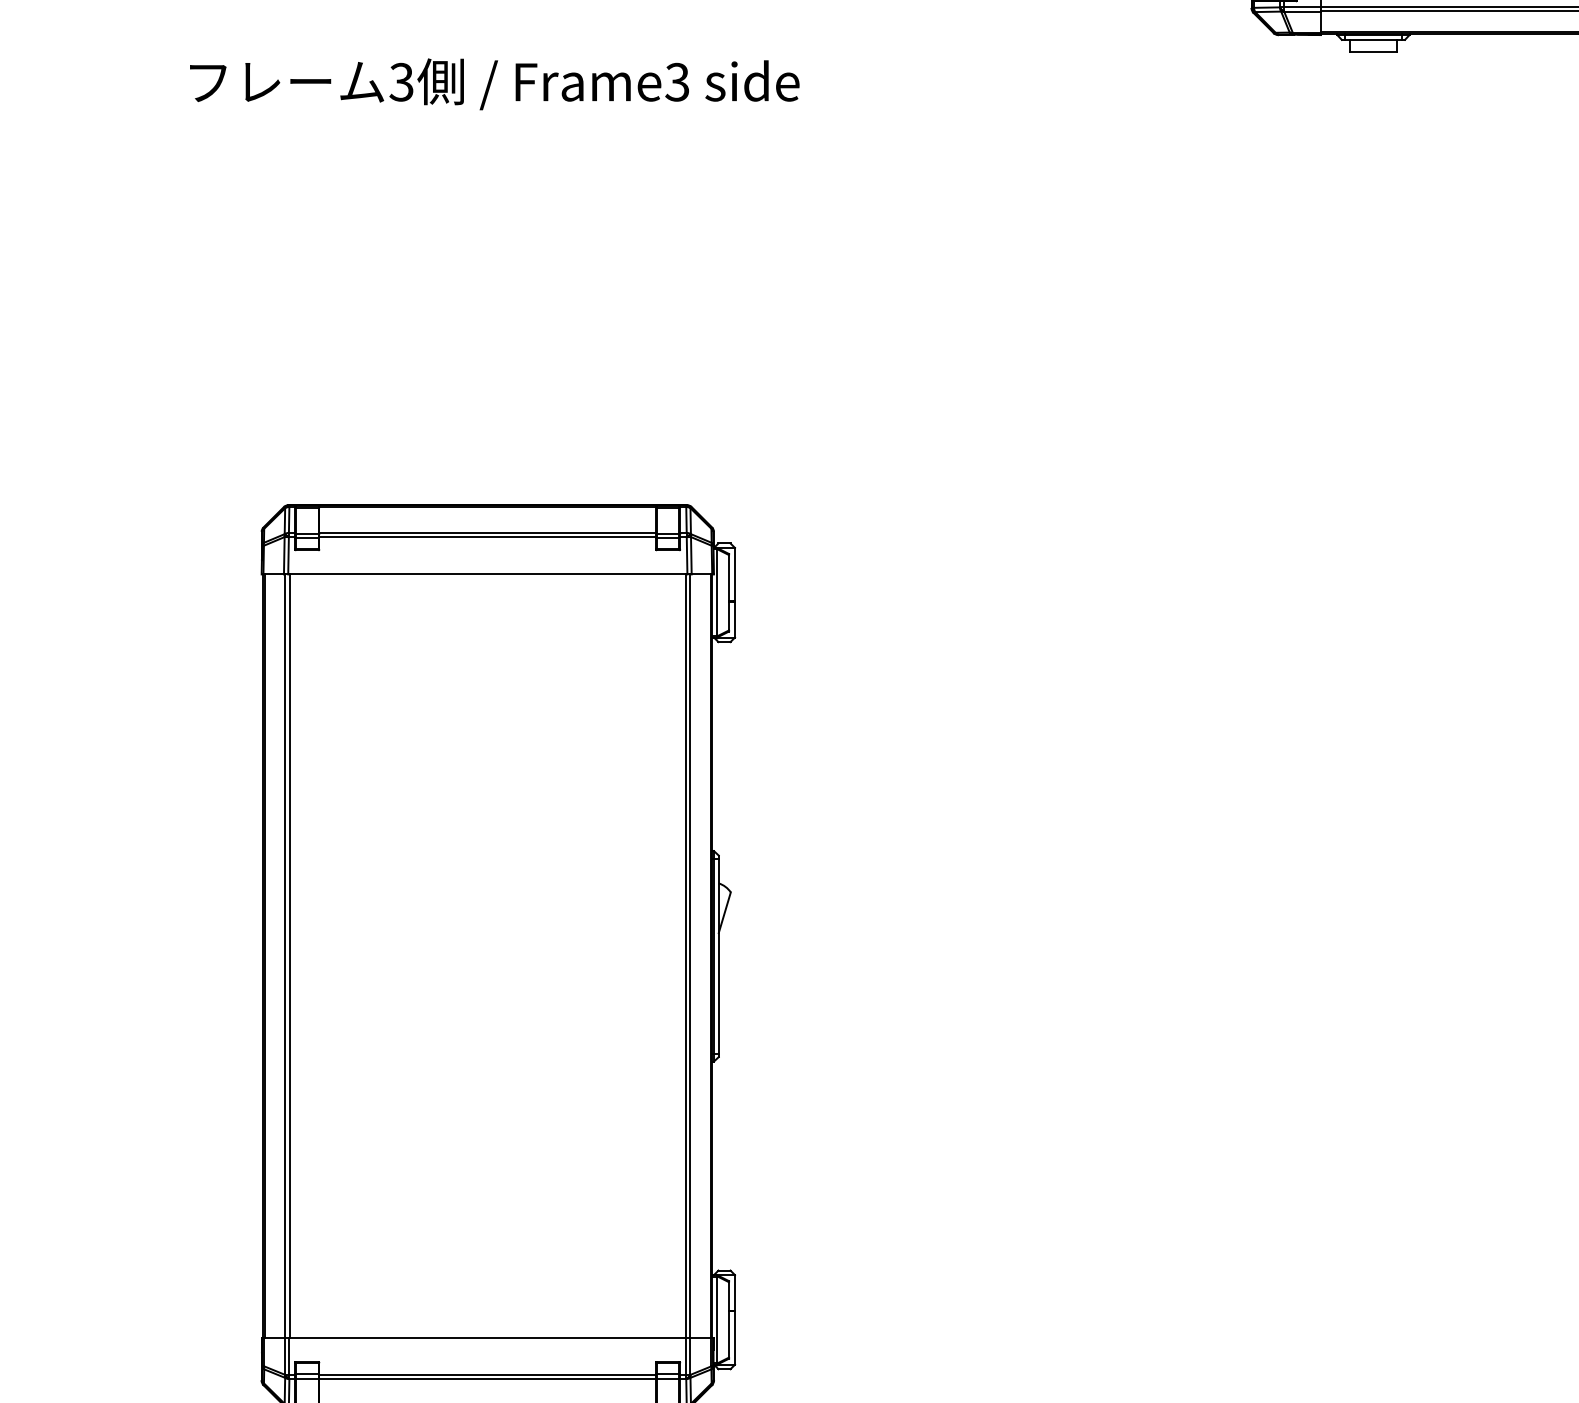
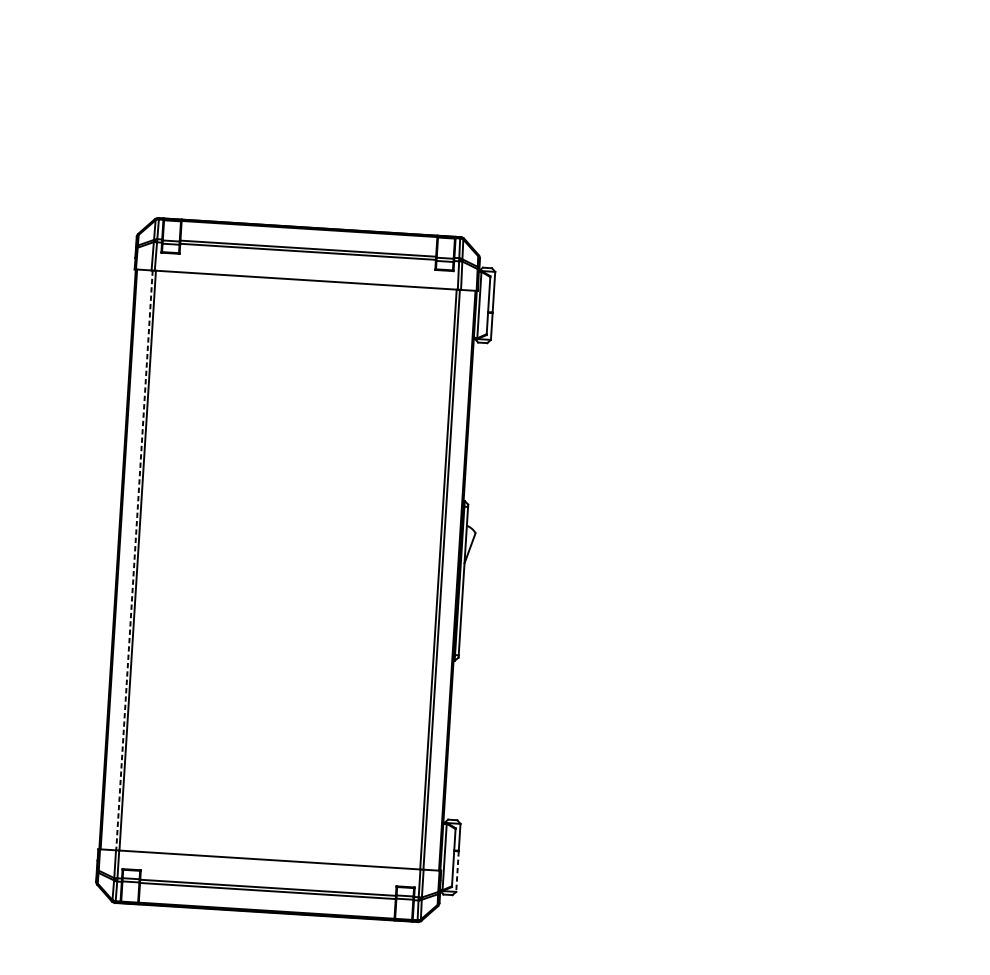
line: (285, 956) -> (134, 560), solid -> dashed
line: (735, 1337) -> (457, 871), solid -> dashed

